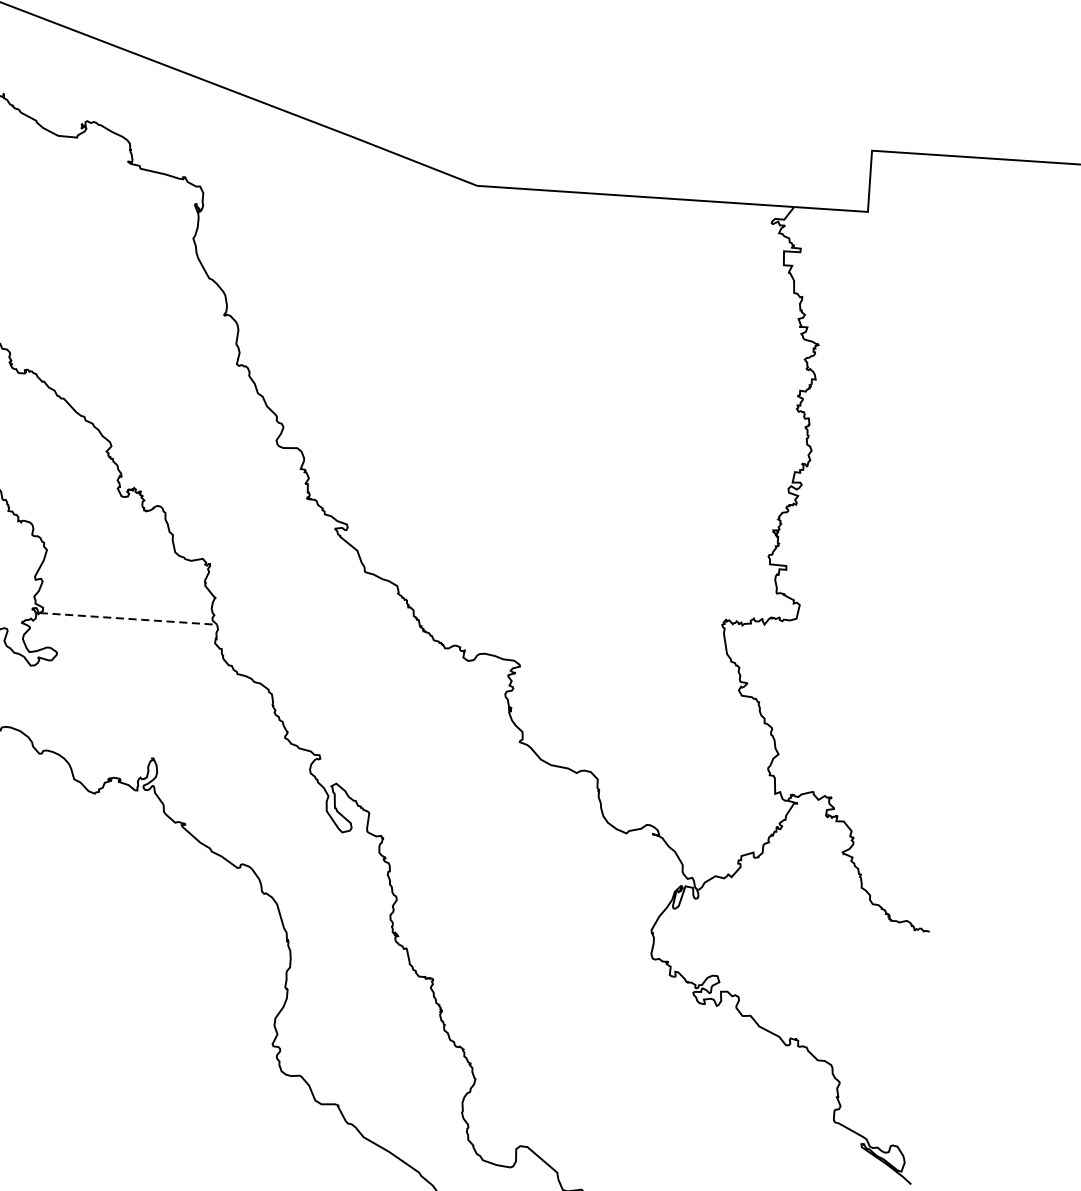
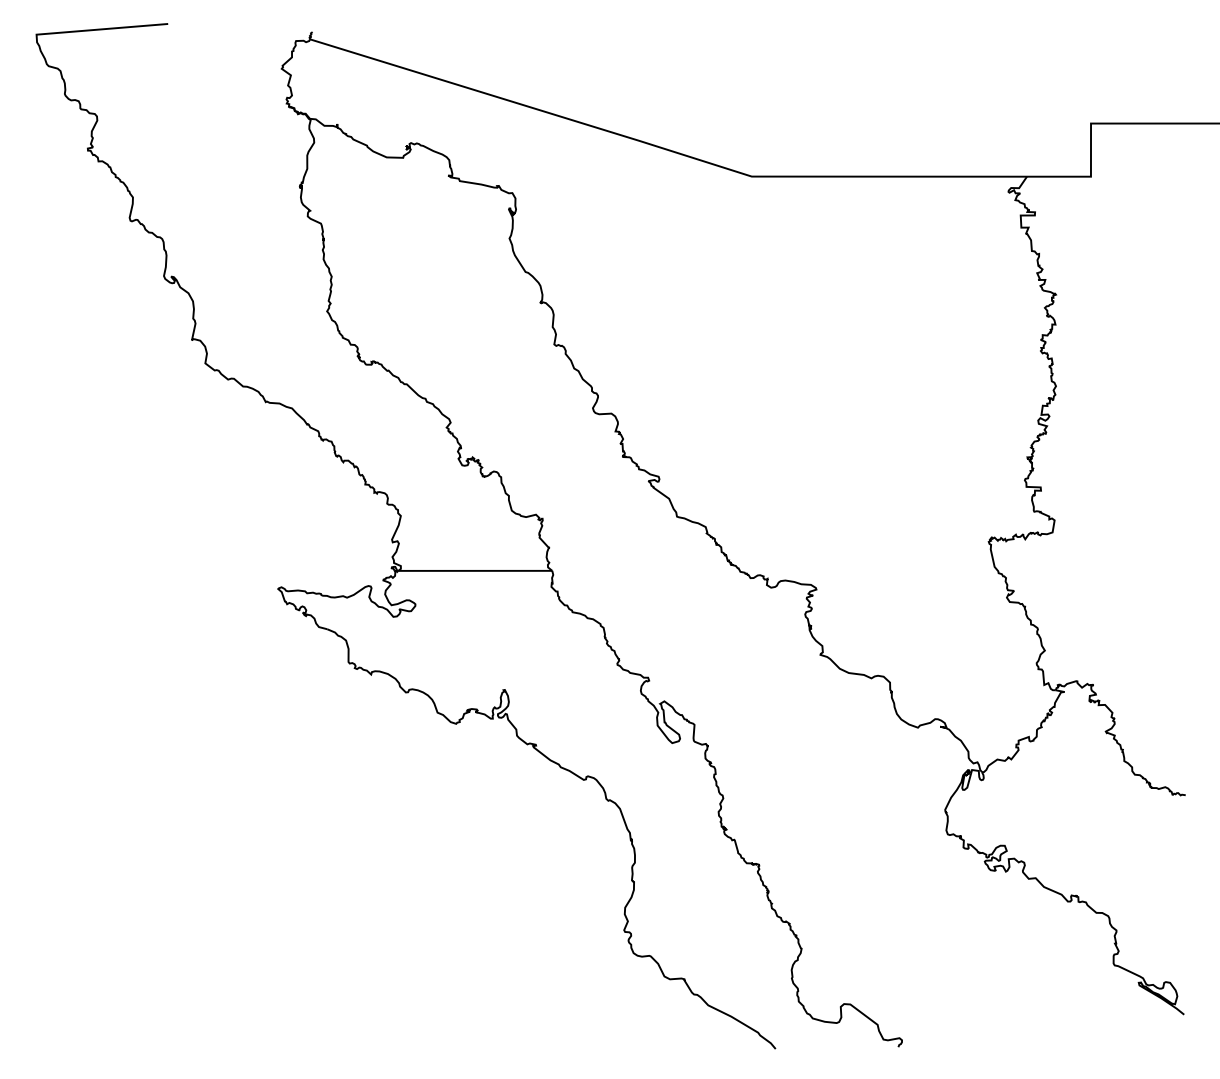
line: (128, 618) -> (475, 570), dashed -> solid

